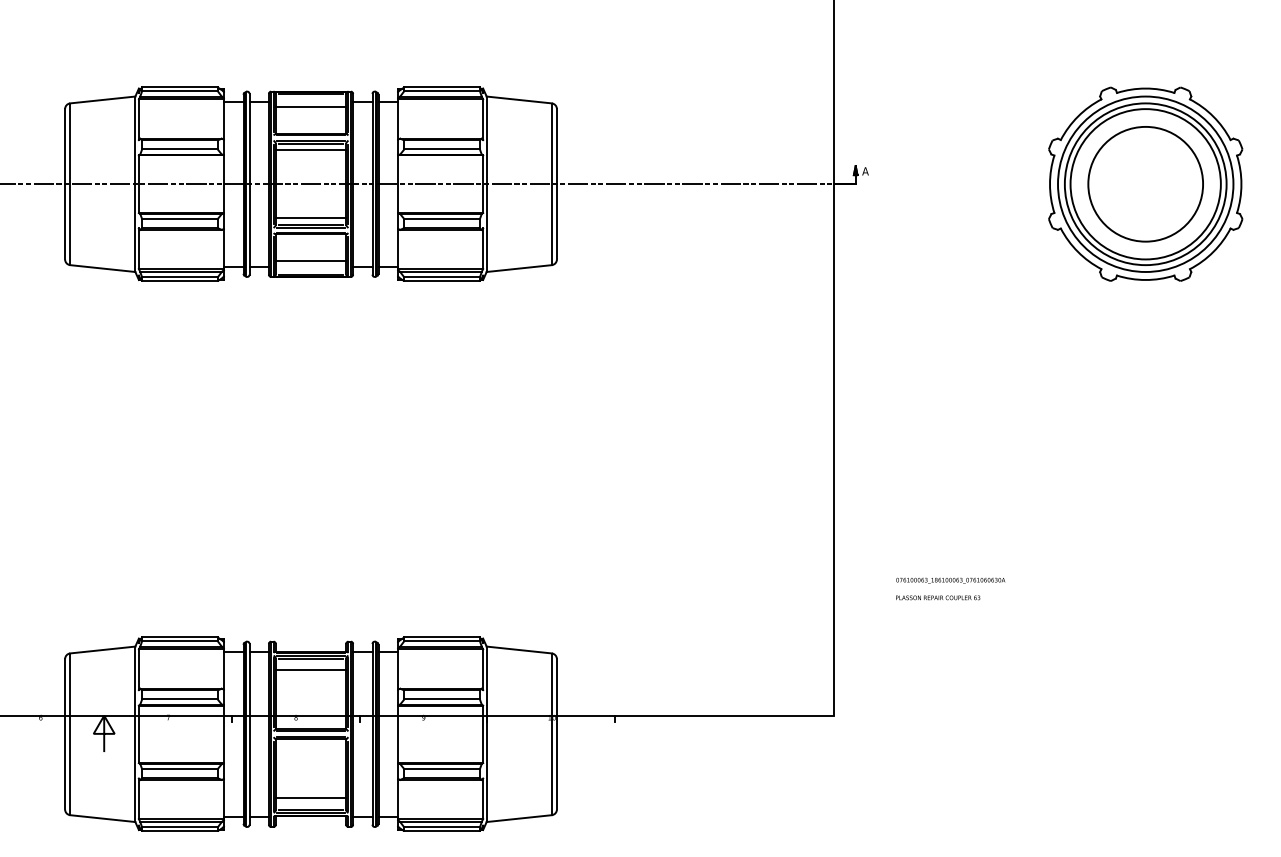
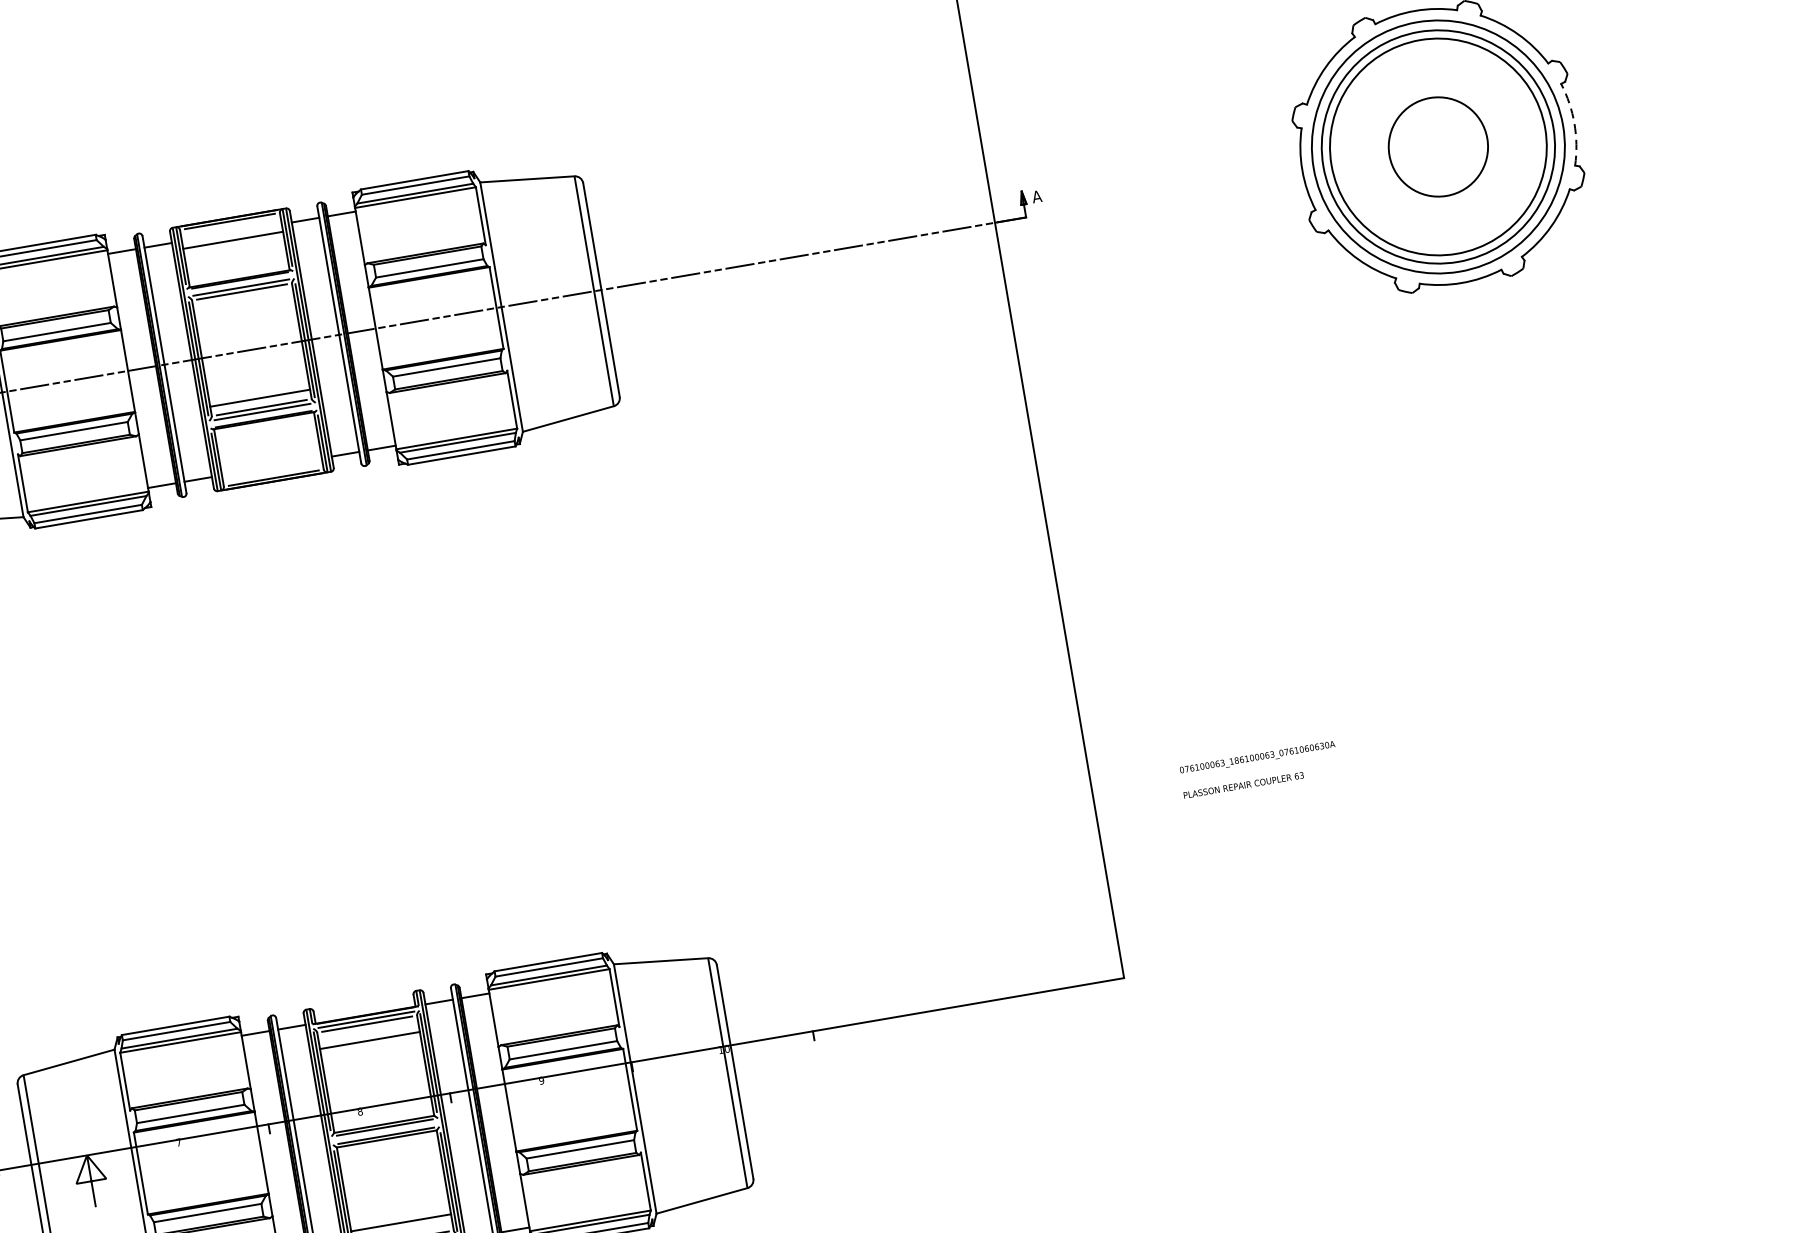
line: (310, 150) -> (242, 301), removed
circle: (1145, 183) -> (1437, 145), size x0.6
arc: (1241, 184) -> (1574, 124), solid -> dashed
line: (310, 261) -> (269, 459), removed

